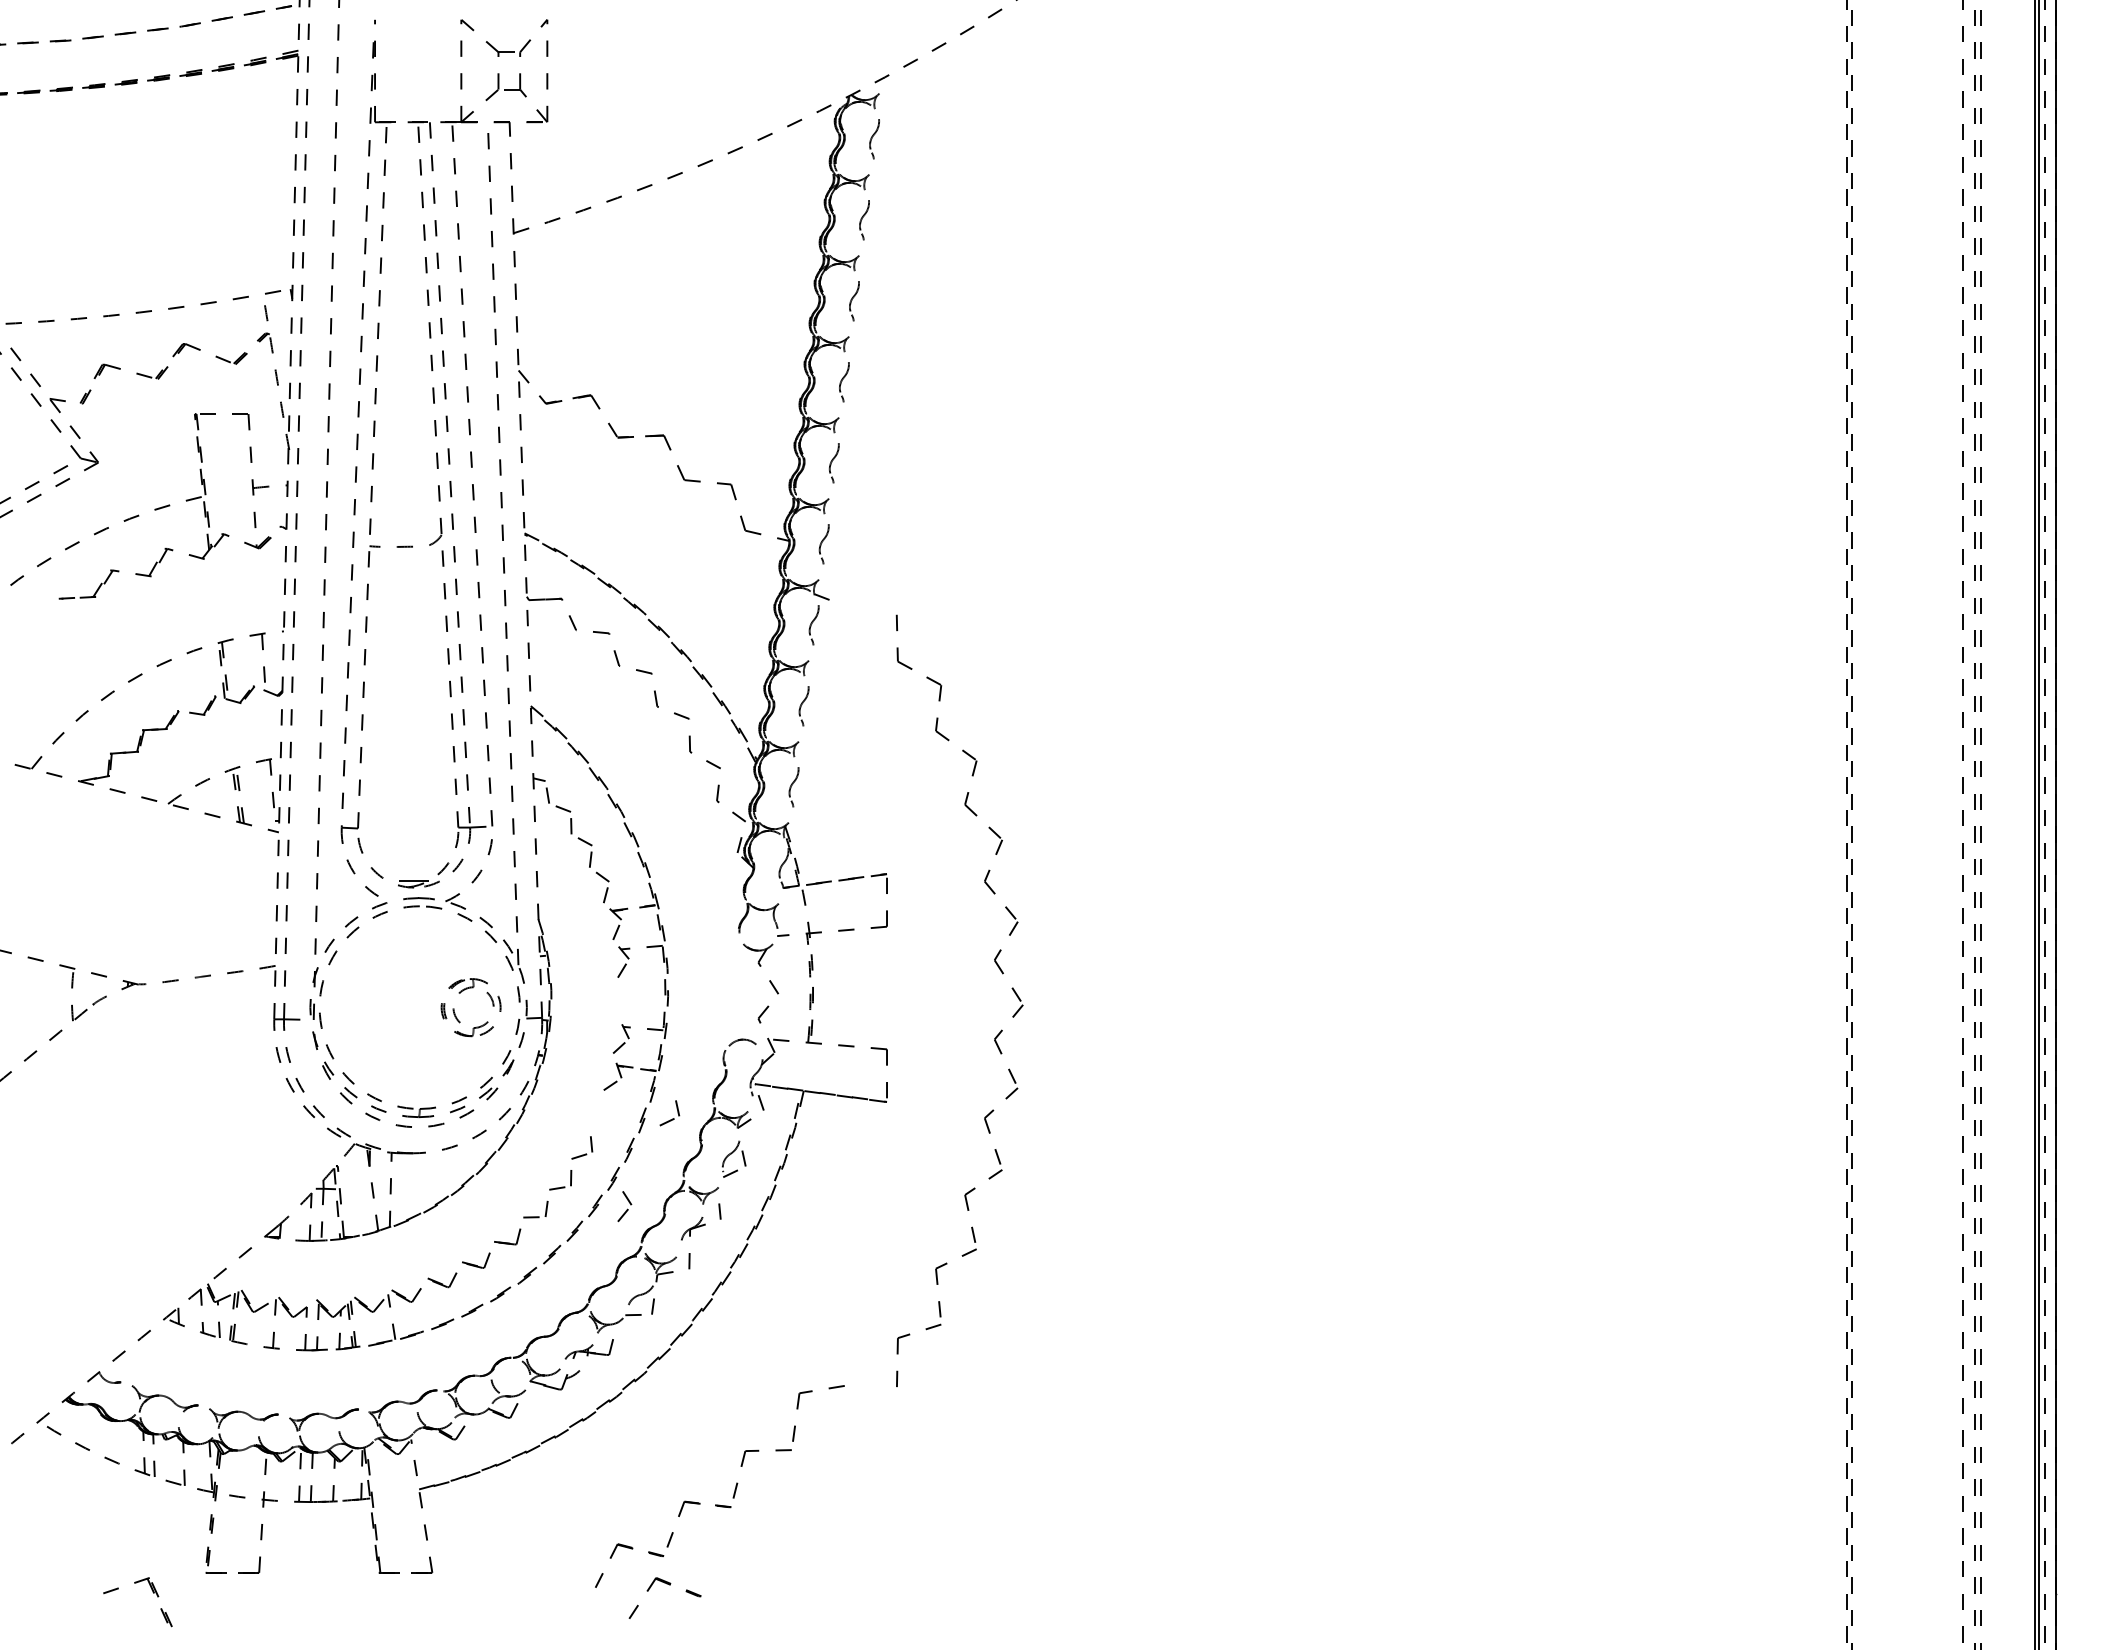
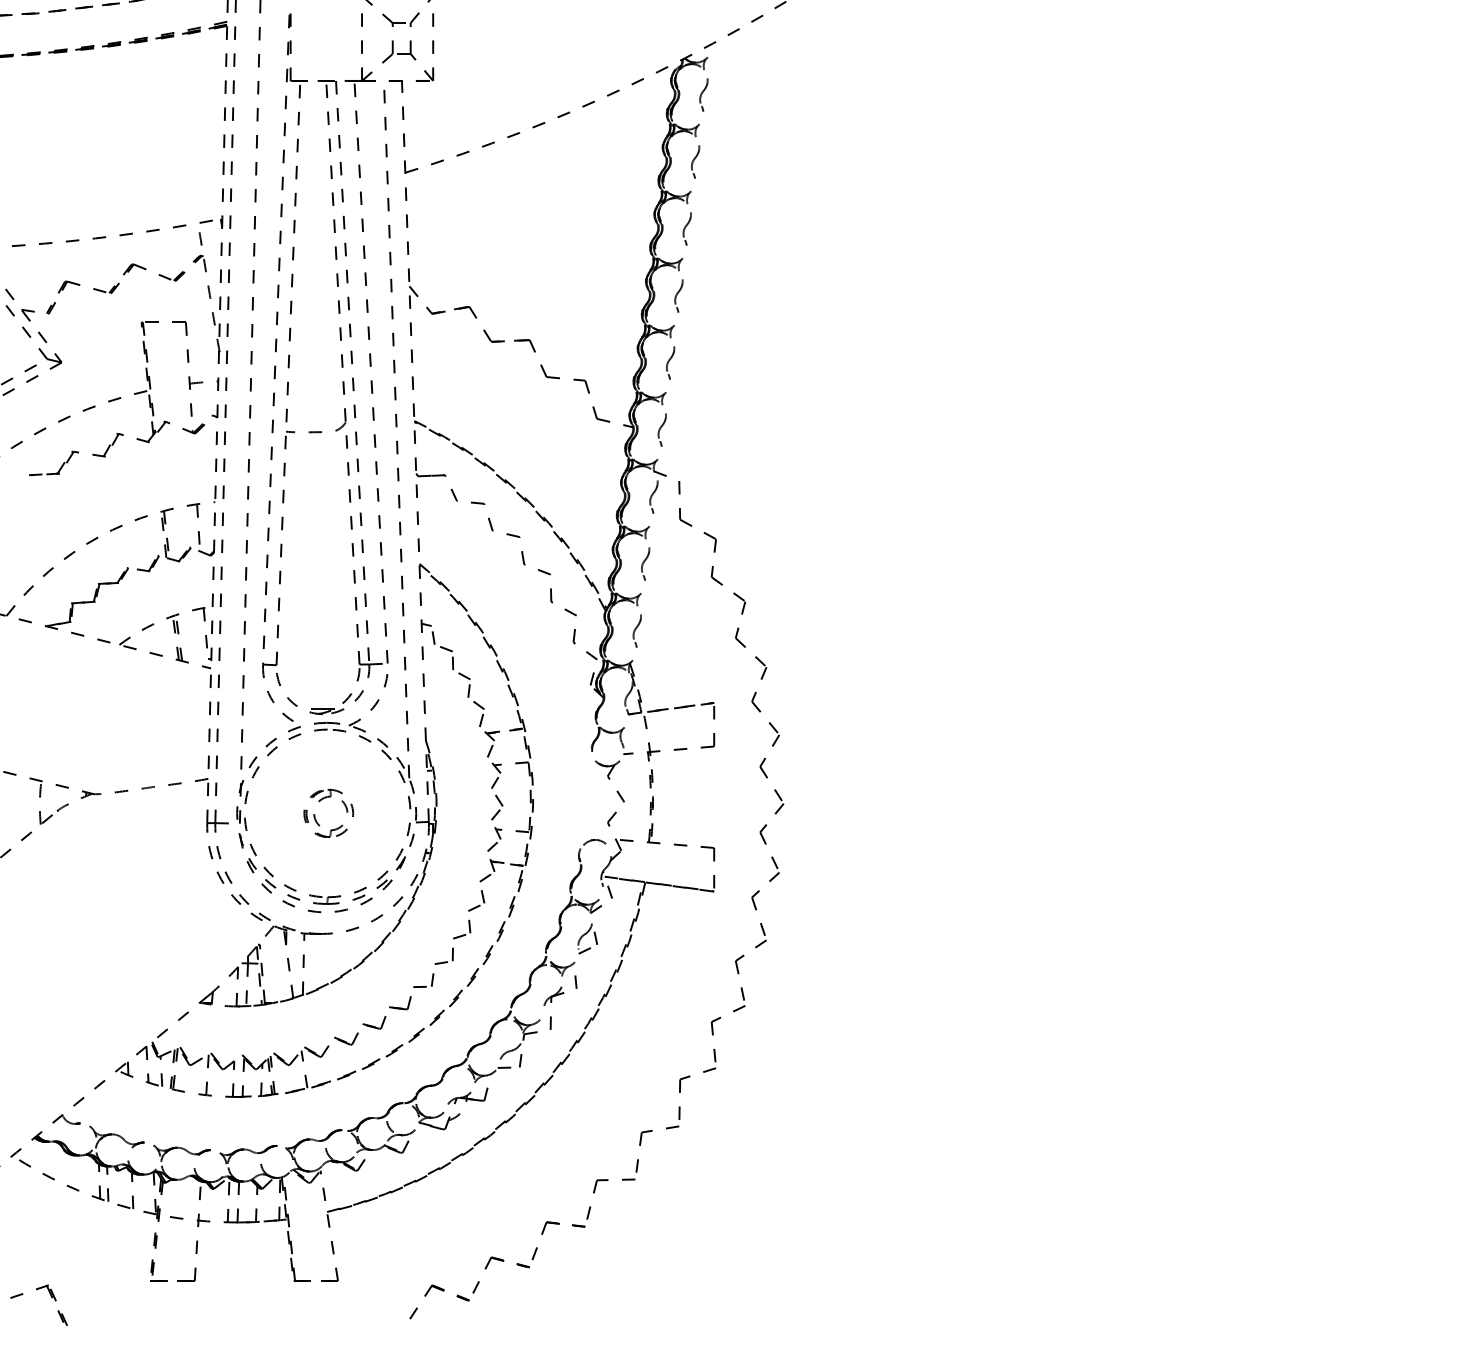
part: (1000, 971) -> (765, 776), moved
part: (454, 1008) -> (315, 814), moved
part: (669, 1113) -> (476, 901), moved
part: (624, 1206) -> (497, 807), moved
part: (669, 1585) -> (443, 1291), moved
part: (152, 1592) -> (51, 1297), moved

